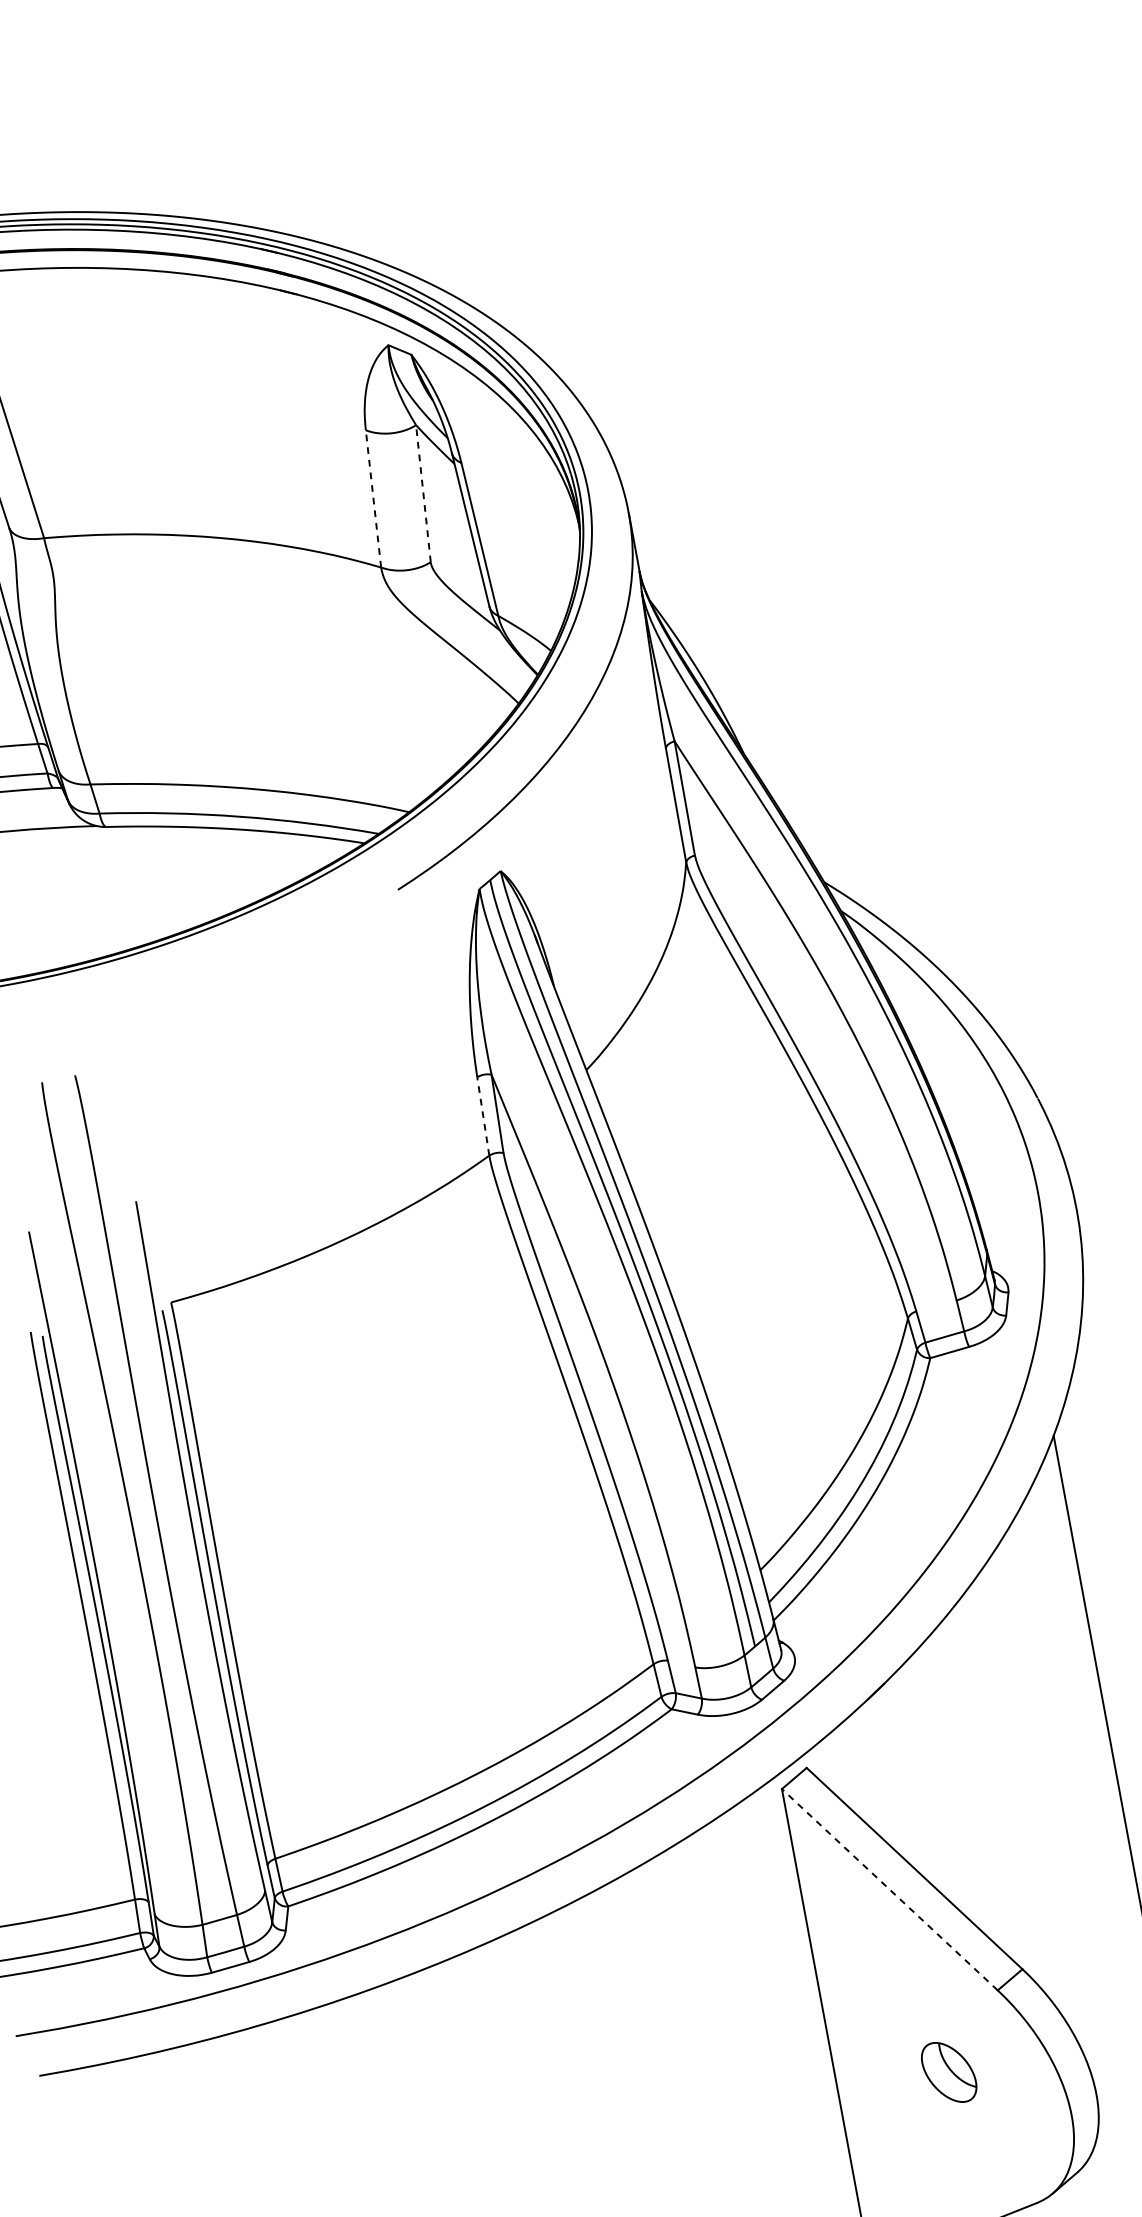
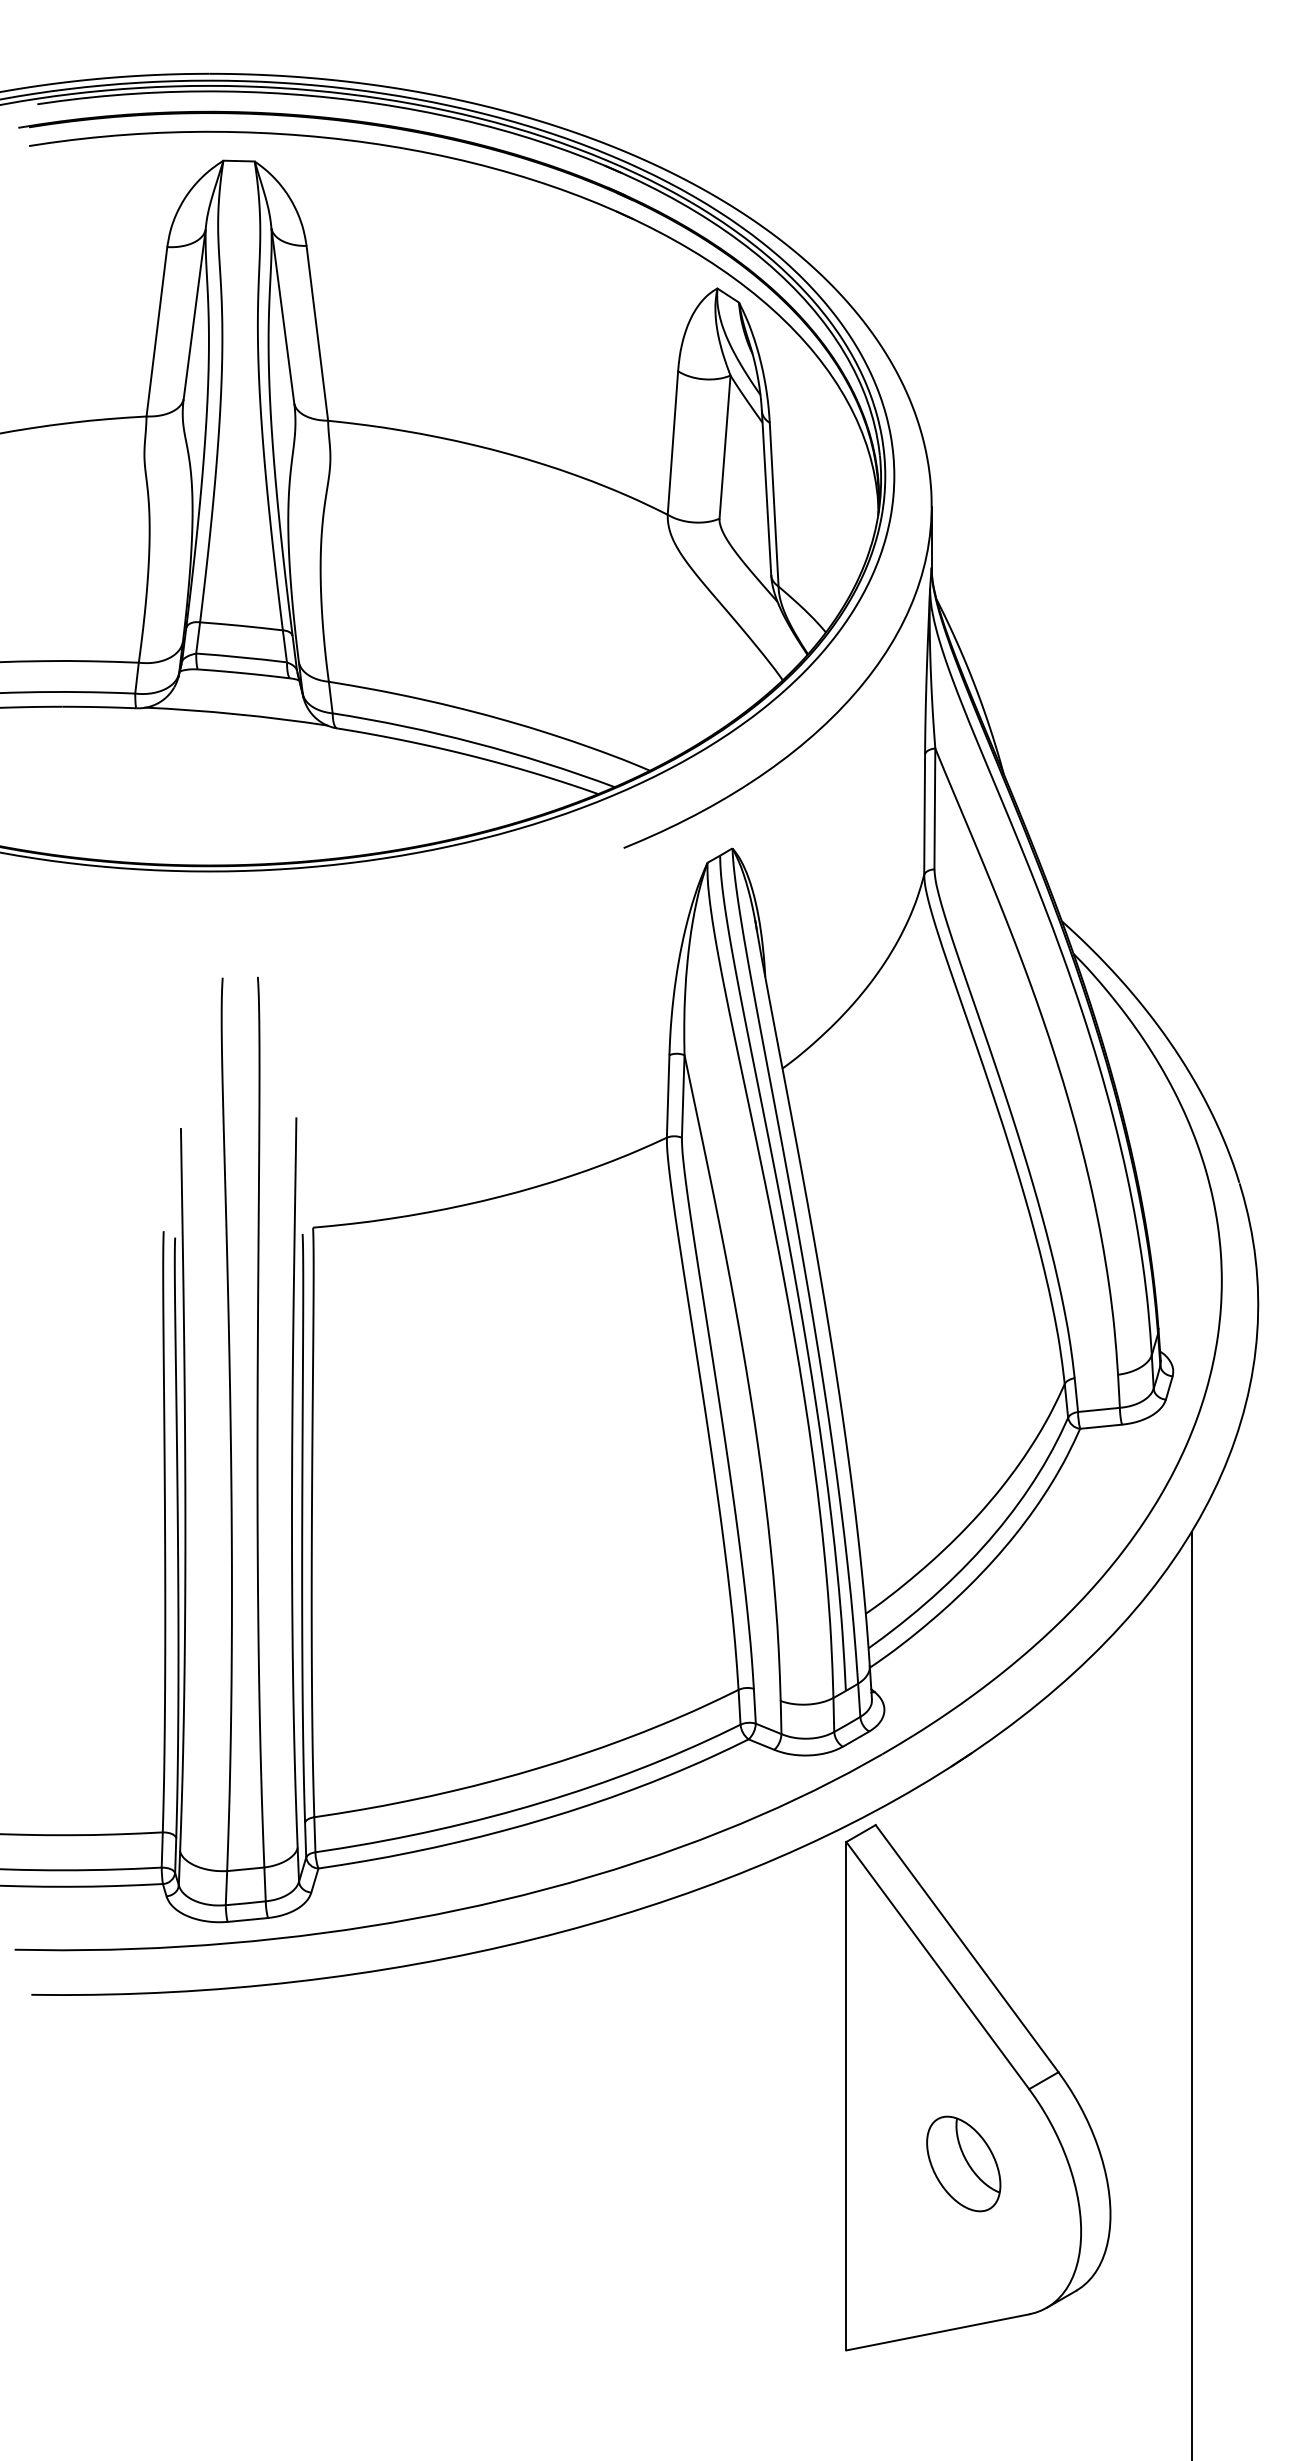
line: (423, 493) -> (725, 447), dashed -> solid
line: (373, 499) -> (672, 443), dashed -> solid
line: (483, 1115) -> (668, 1095), dashed -> solid
line: (889, 1889) -> (937, 1965), dashed -> solid
part: (948, 2072) -> (963, 2163), size x1.43

